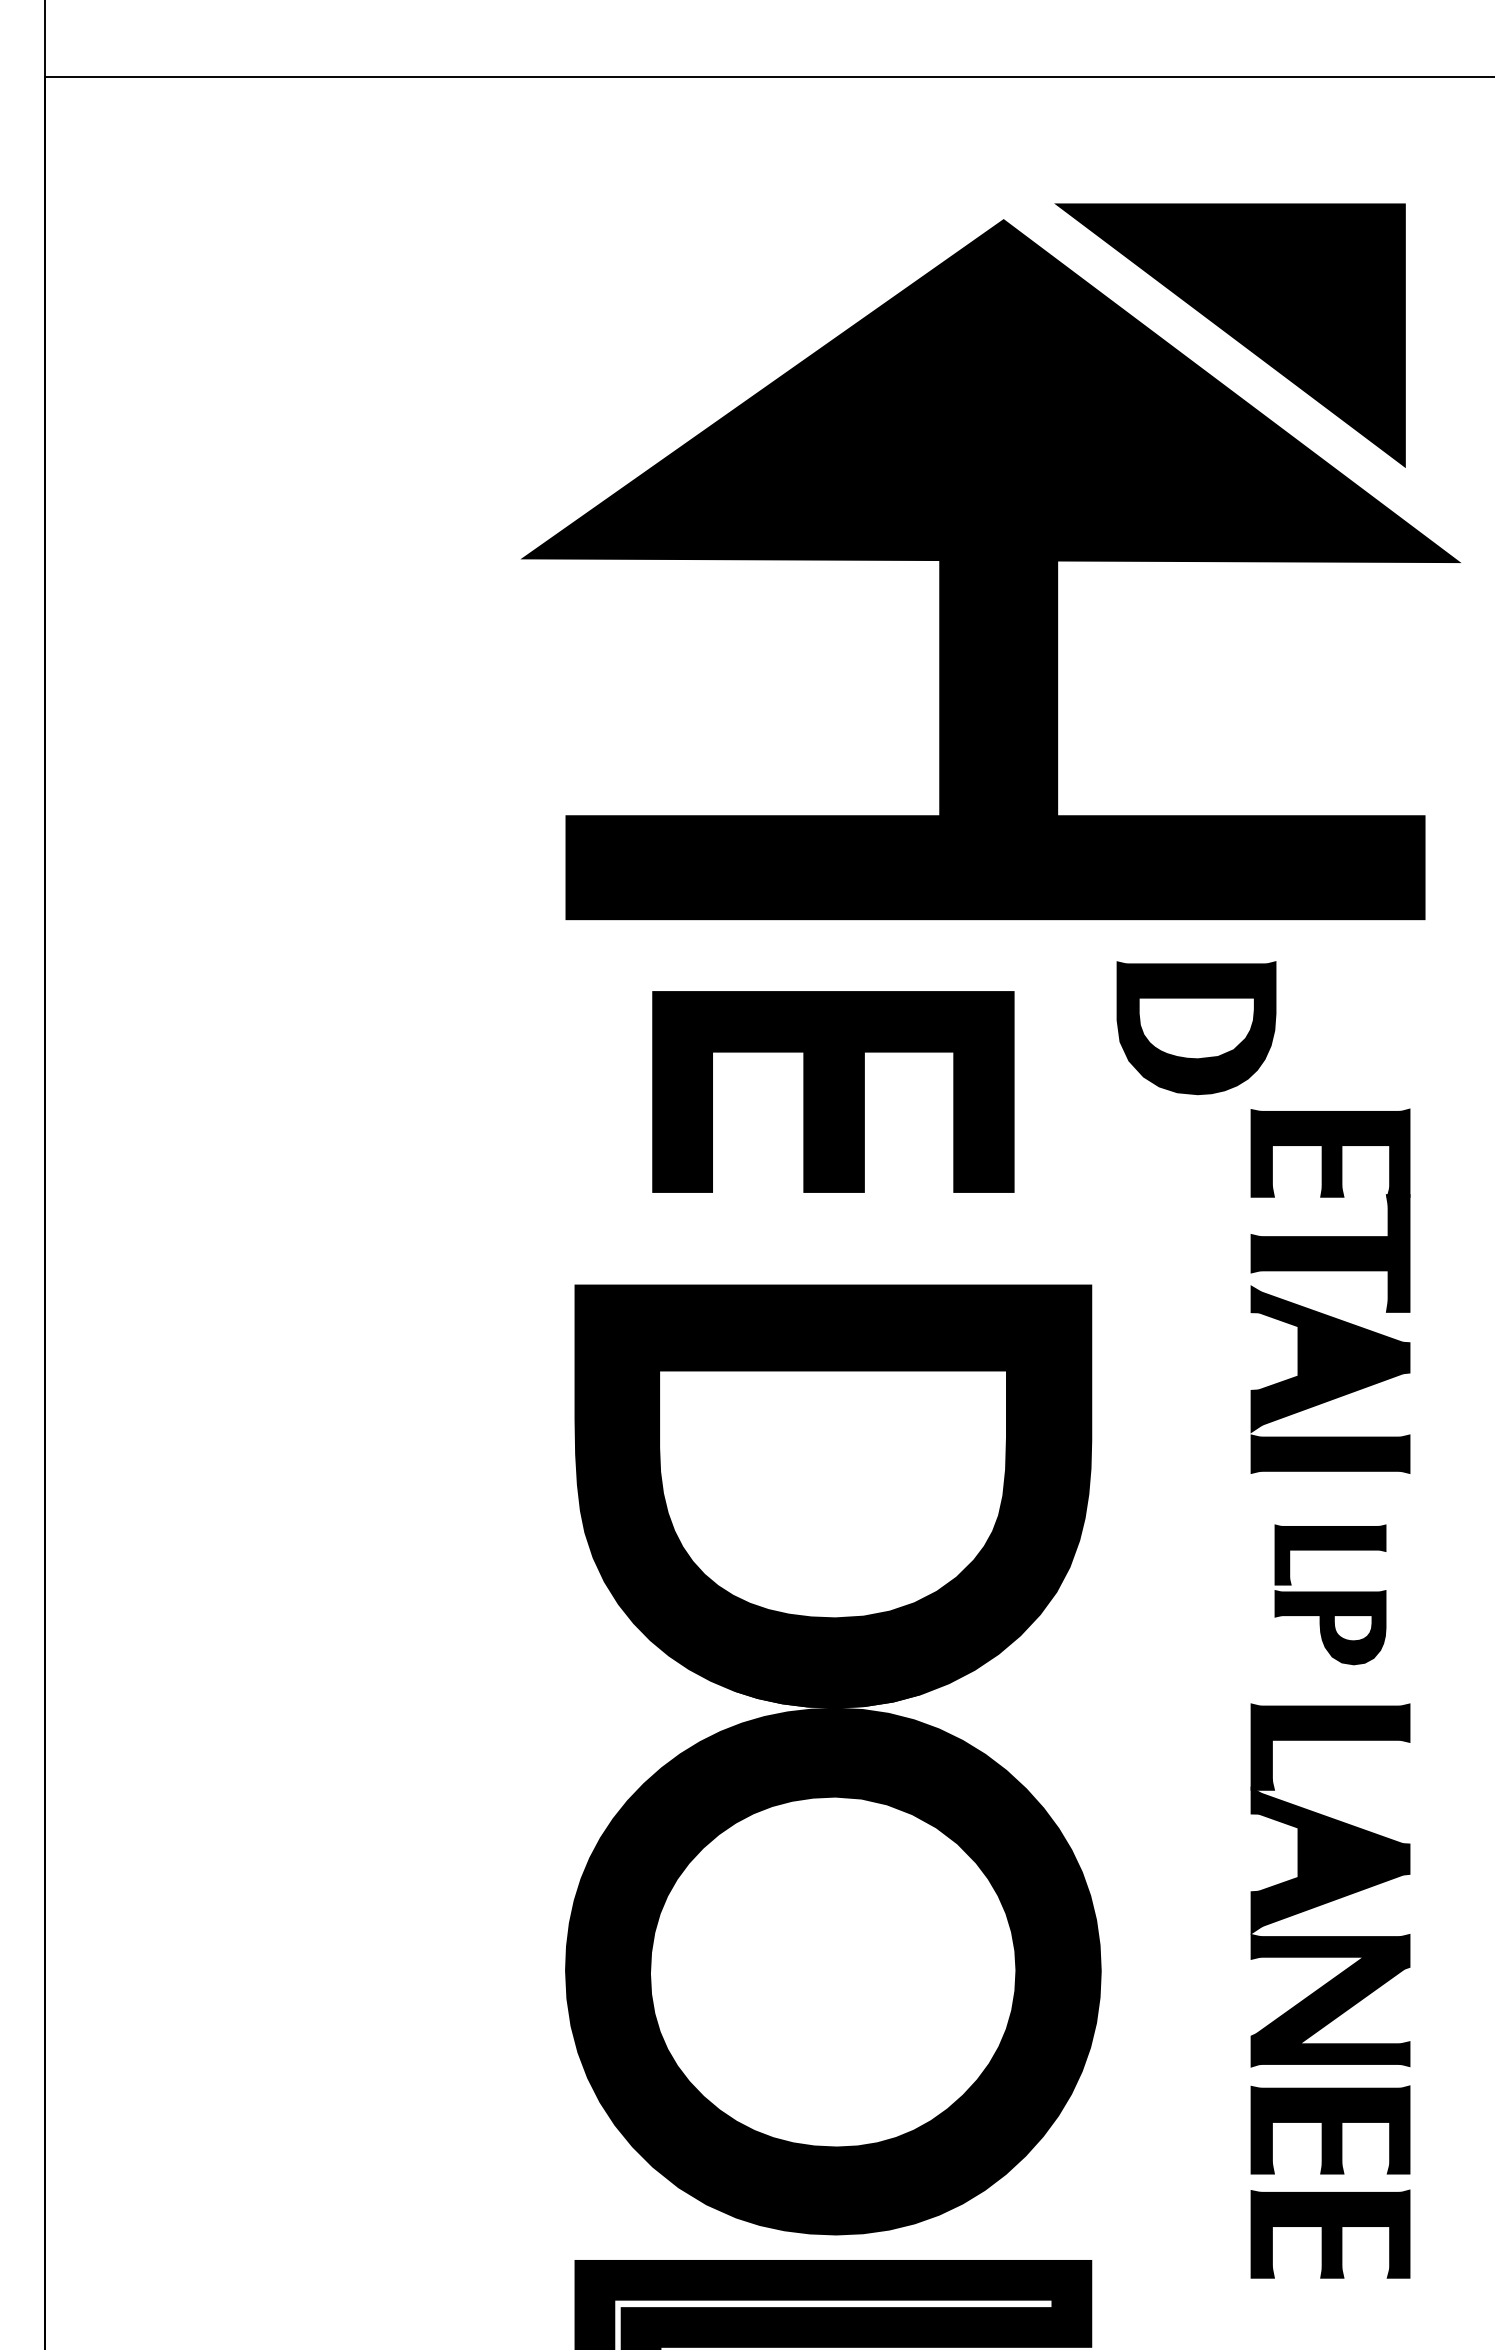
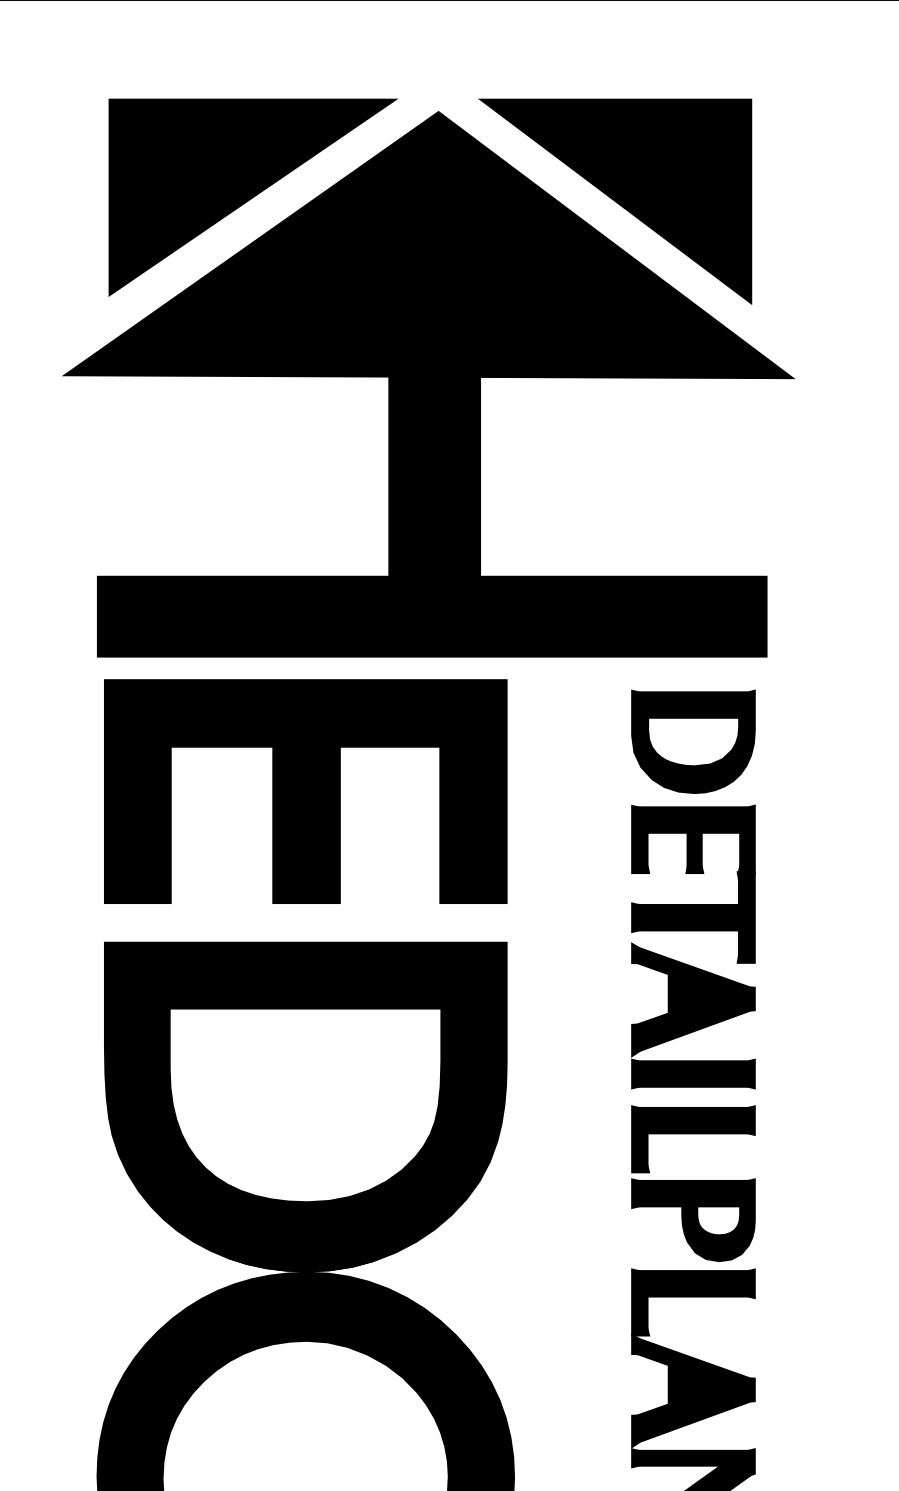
part: (765, 330) -> (252, 197), added
part: (1196, 1028) -> (693, 742), moved
part: (833, 1091) -> (305, 791), size x1.43
part: (1330, 1594) -> (693, 1183), size x1.43

